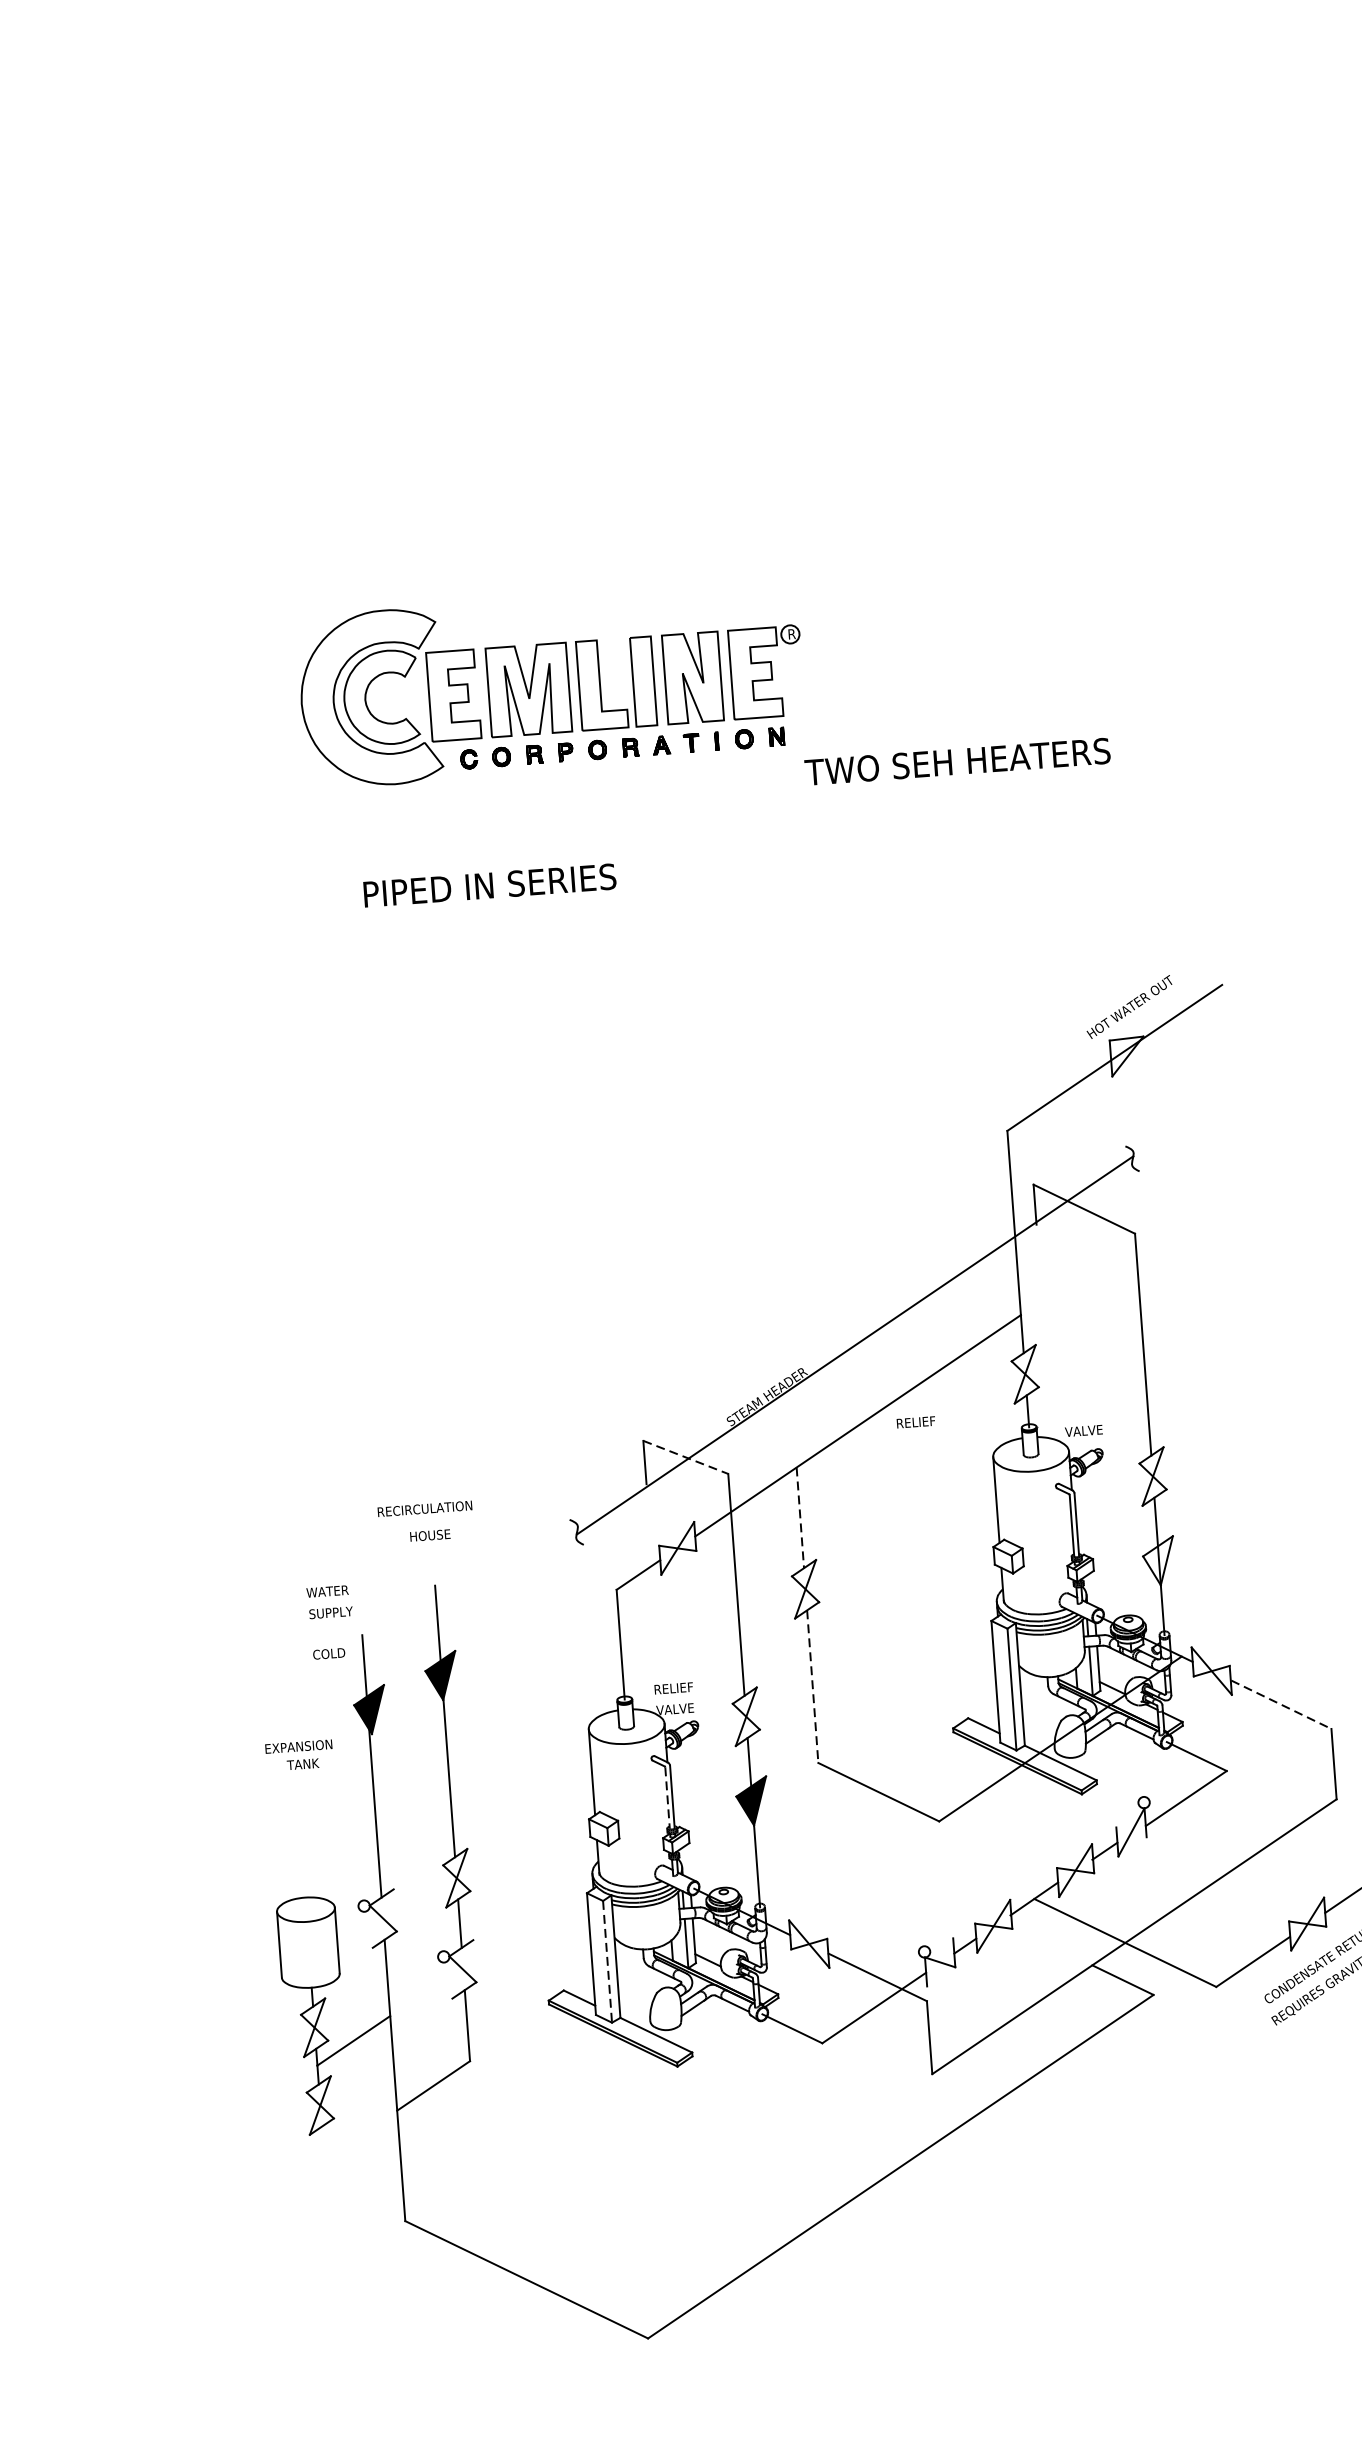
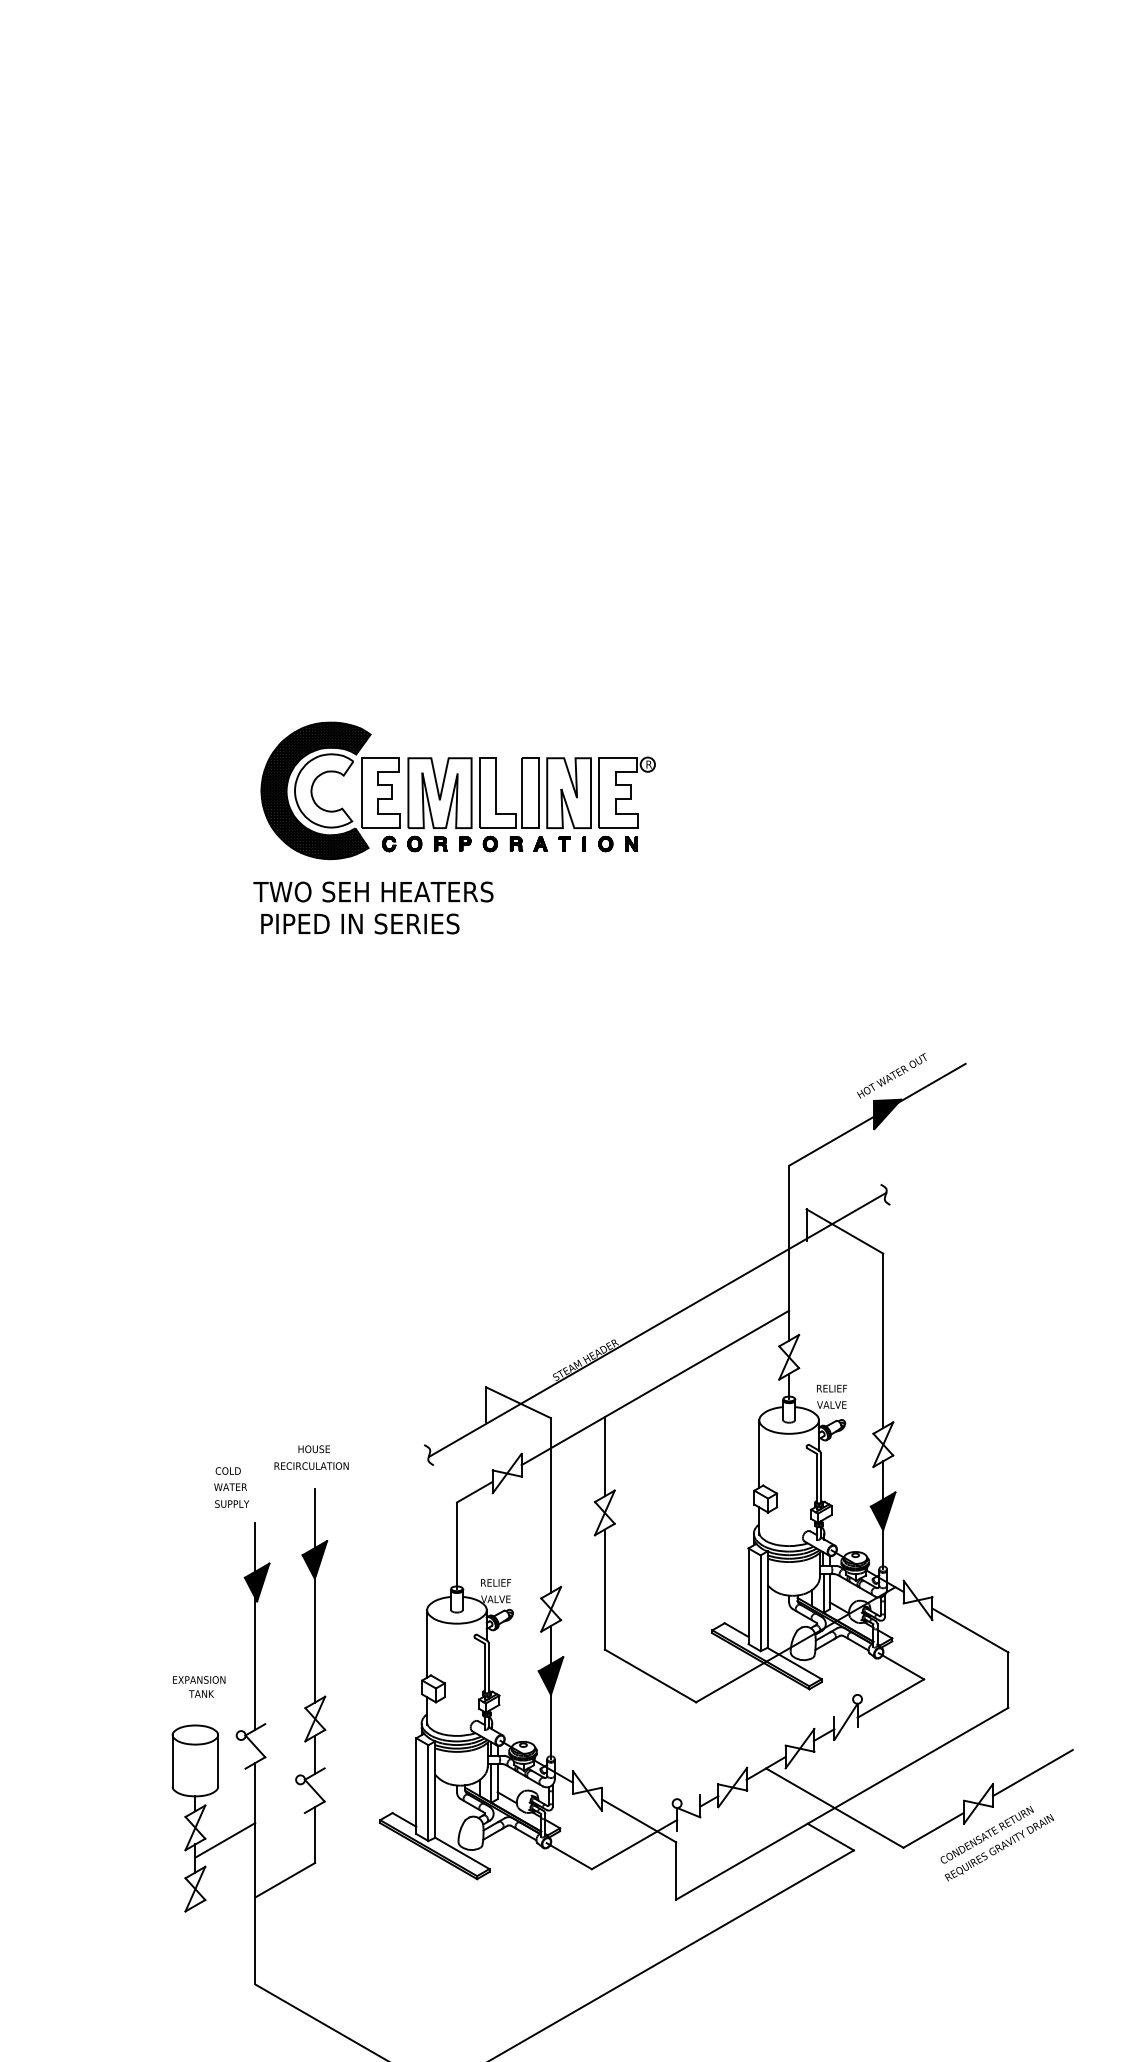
hatch: (370, 698) -> (315, 790), added
text: (957, 761) -> (373, 891), moved
text: (490, 884) -> (360, 923), moved
fill: (1127, 1056) -> (887, 1114), added
text: (915, 1422) -> (831, 1388), moved
line: (685, 1457) -> (518, 1402), dashed -> solid
text: (424, 1508) -> (311, 1465), moved
line: (799, 1517) -> (604, 1456), dashed -> solid
fill: (1158, 1561) -> (882, 1511), added
text: (328, 1653) -> (227, 1470), moved
line: (812, 1687) -> (604, 1590), dashed -> solid
line: (1281, 1704) -> (970, 1630), dashed -> solid
text: (299, 1754) -> (199, 1686), moved
line: (667, 1798) -> (484, 1668), dashed -> solid
line: (607, 1962) -> (428, 1793), dashed -> solid

